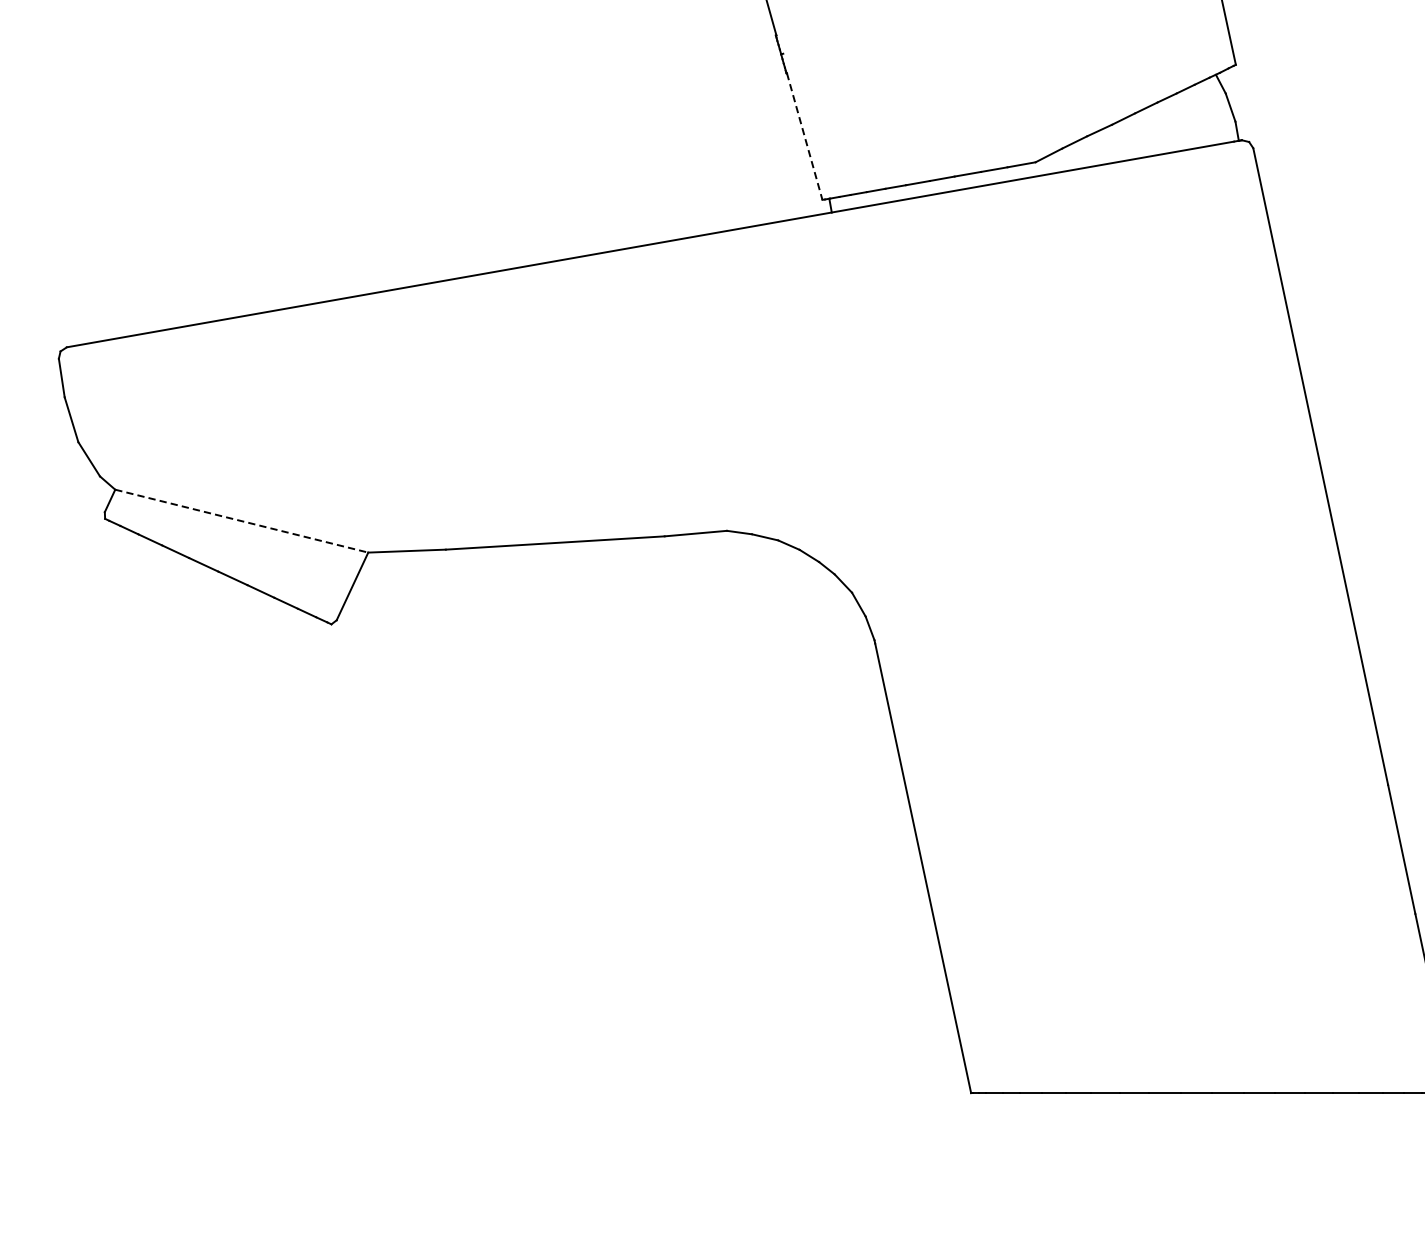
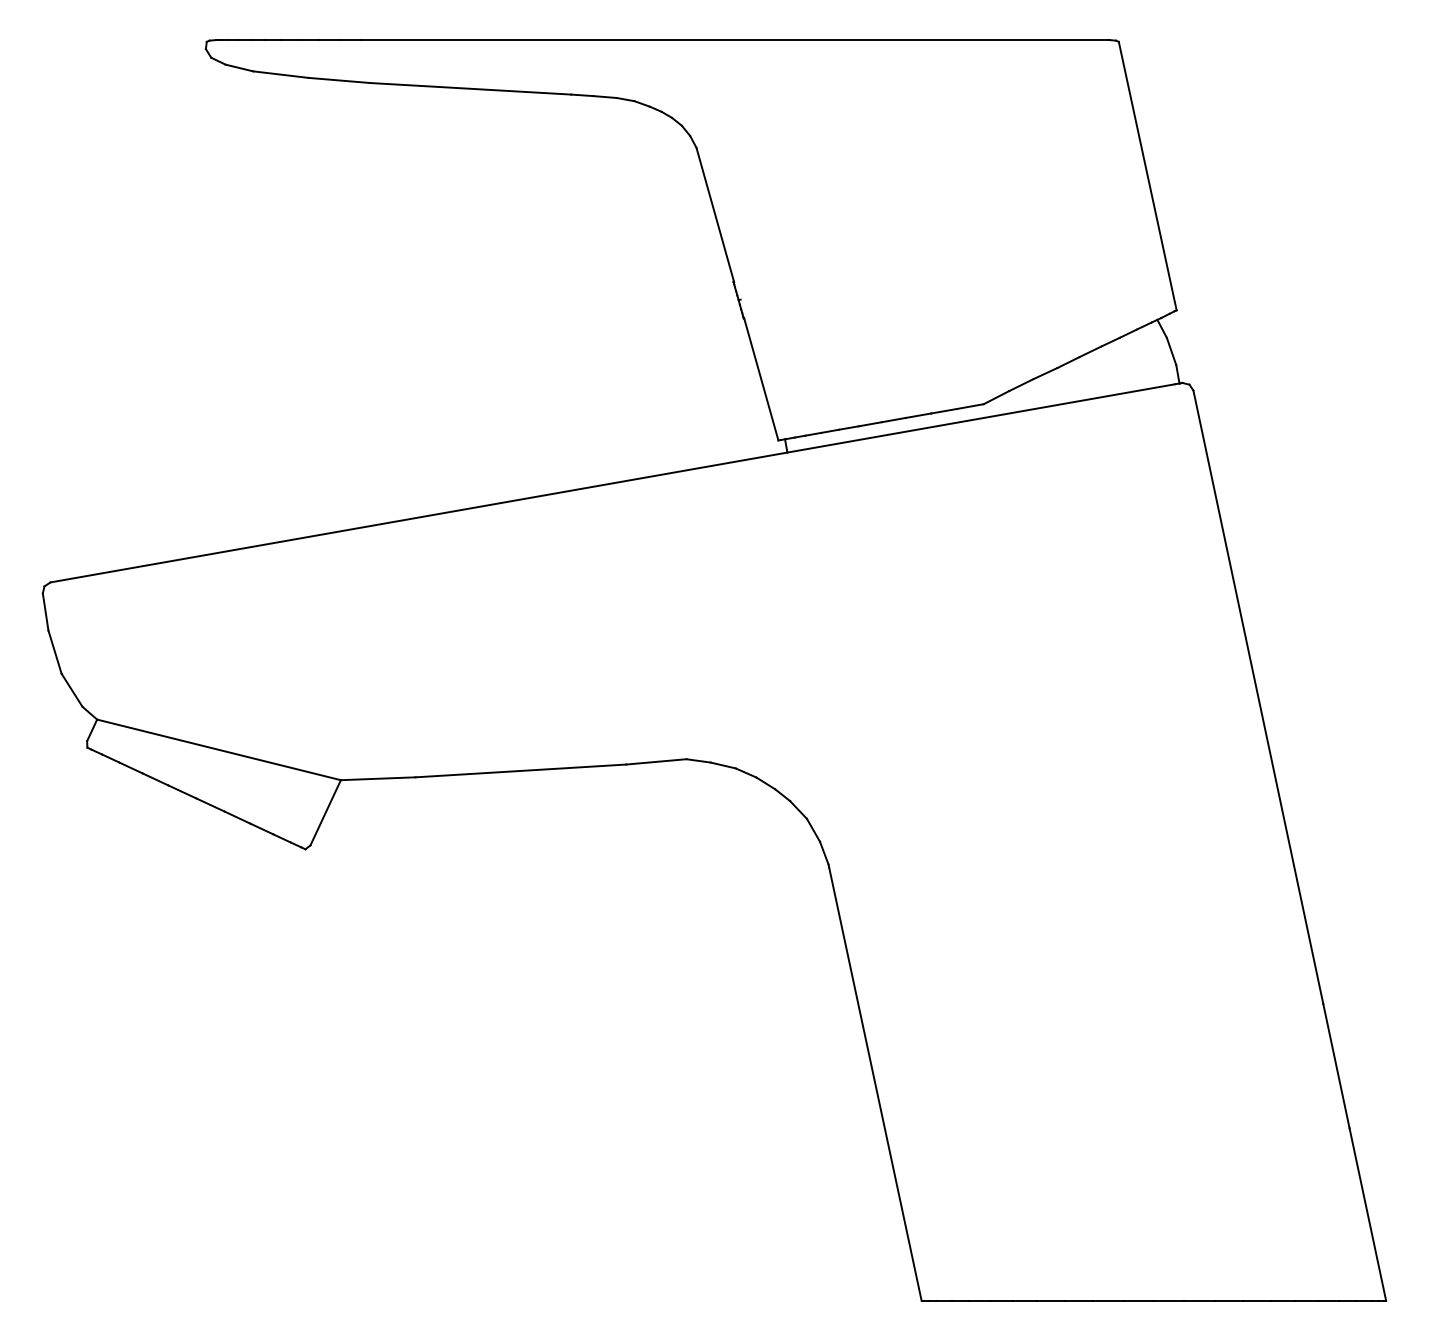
line: (804, 136) -> (761, 379), dashed -> solid
line: (242, 520) -> (219, 749), dashed -> solid

